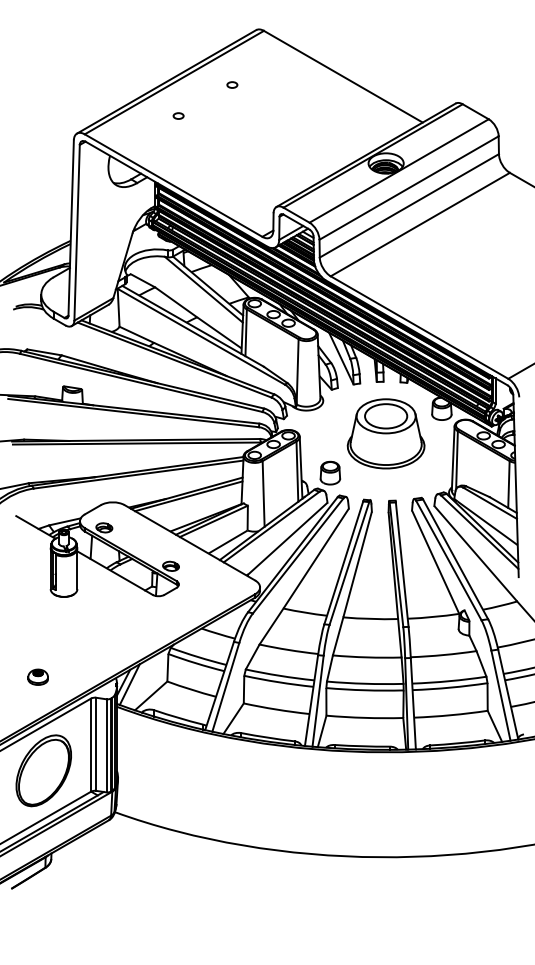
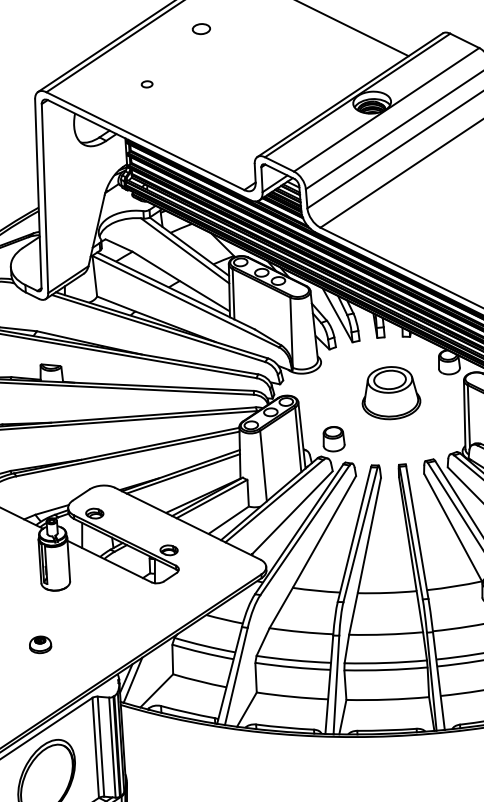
part: (232, 84) -> (201, 28), size x1.6
part: (178, 115) -> (146, 83), moved
part: (385, 433) -> (390, 392), size x0.7
part: (37, 676) -> (39, 644), moved

